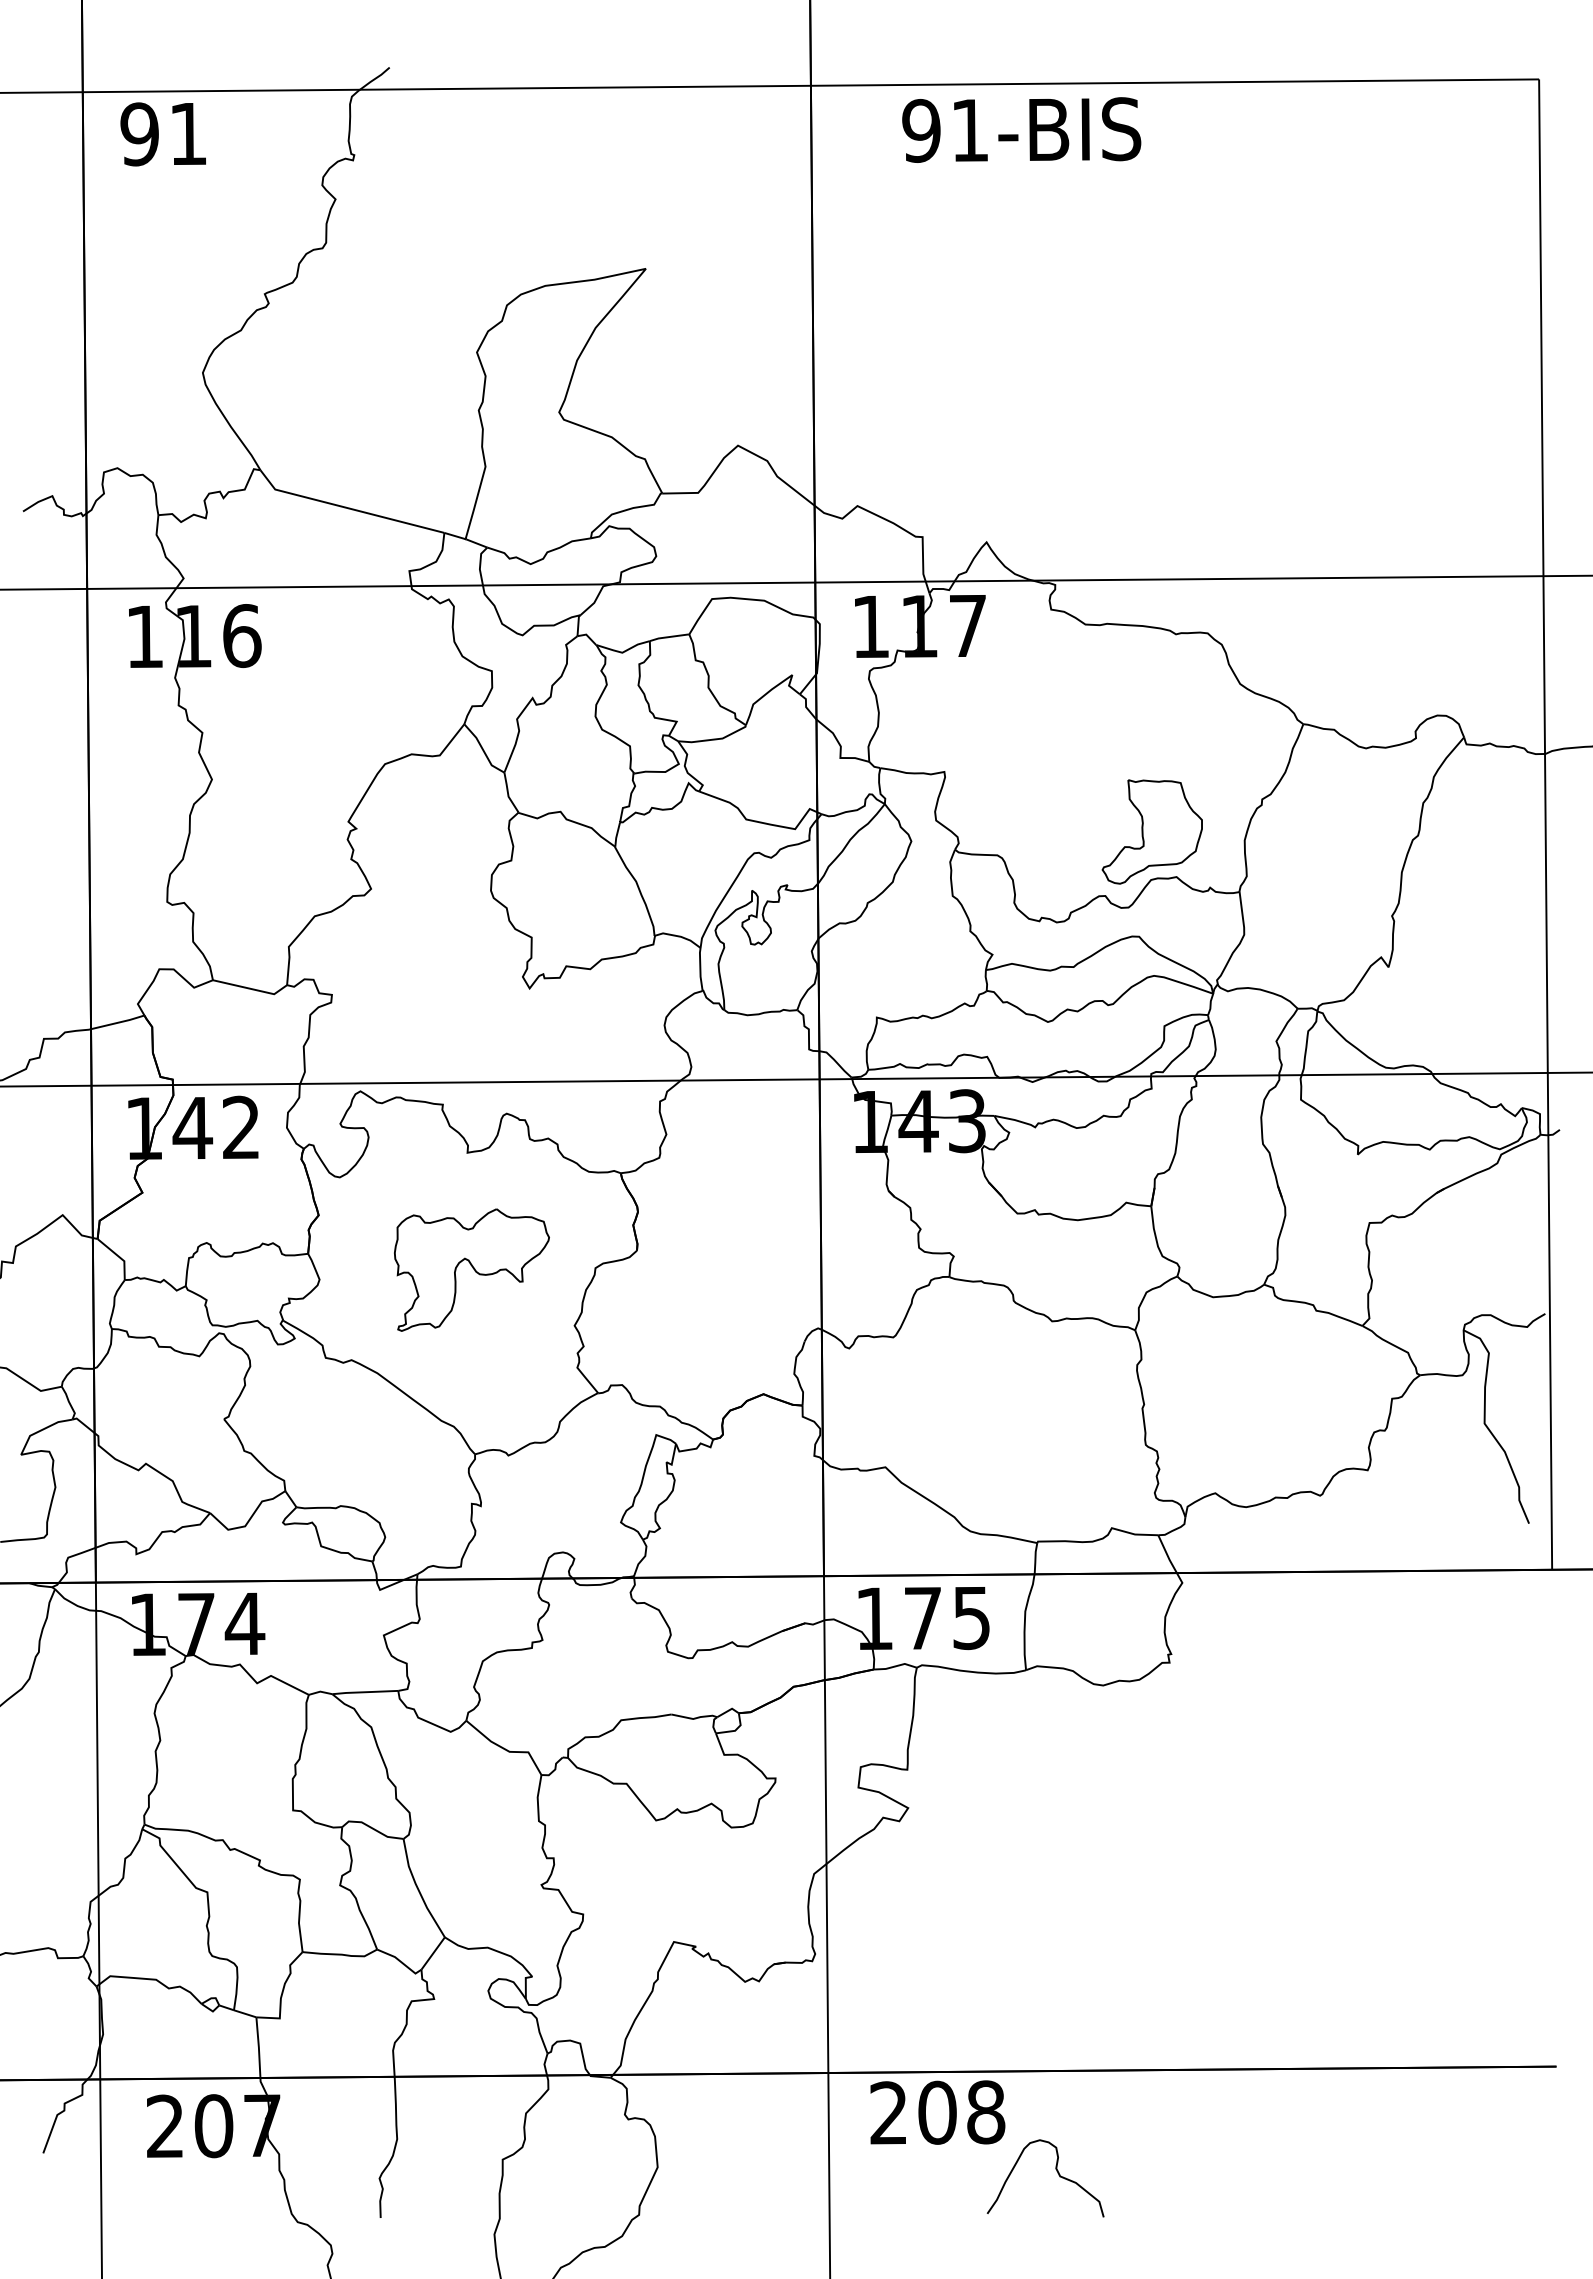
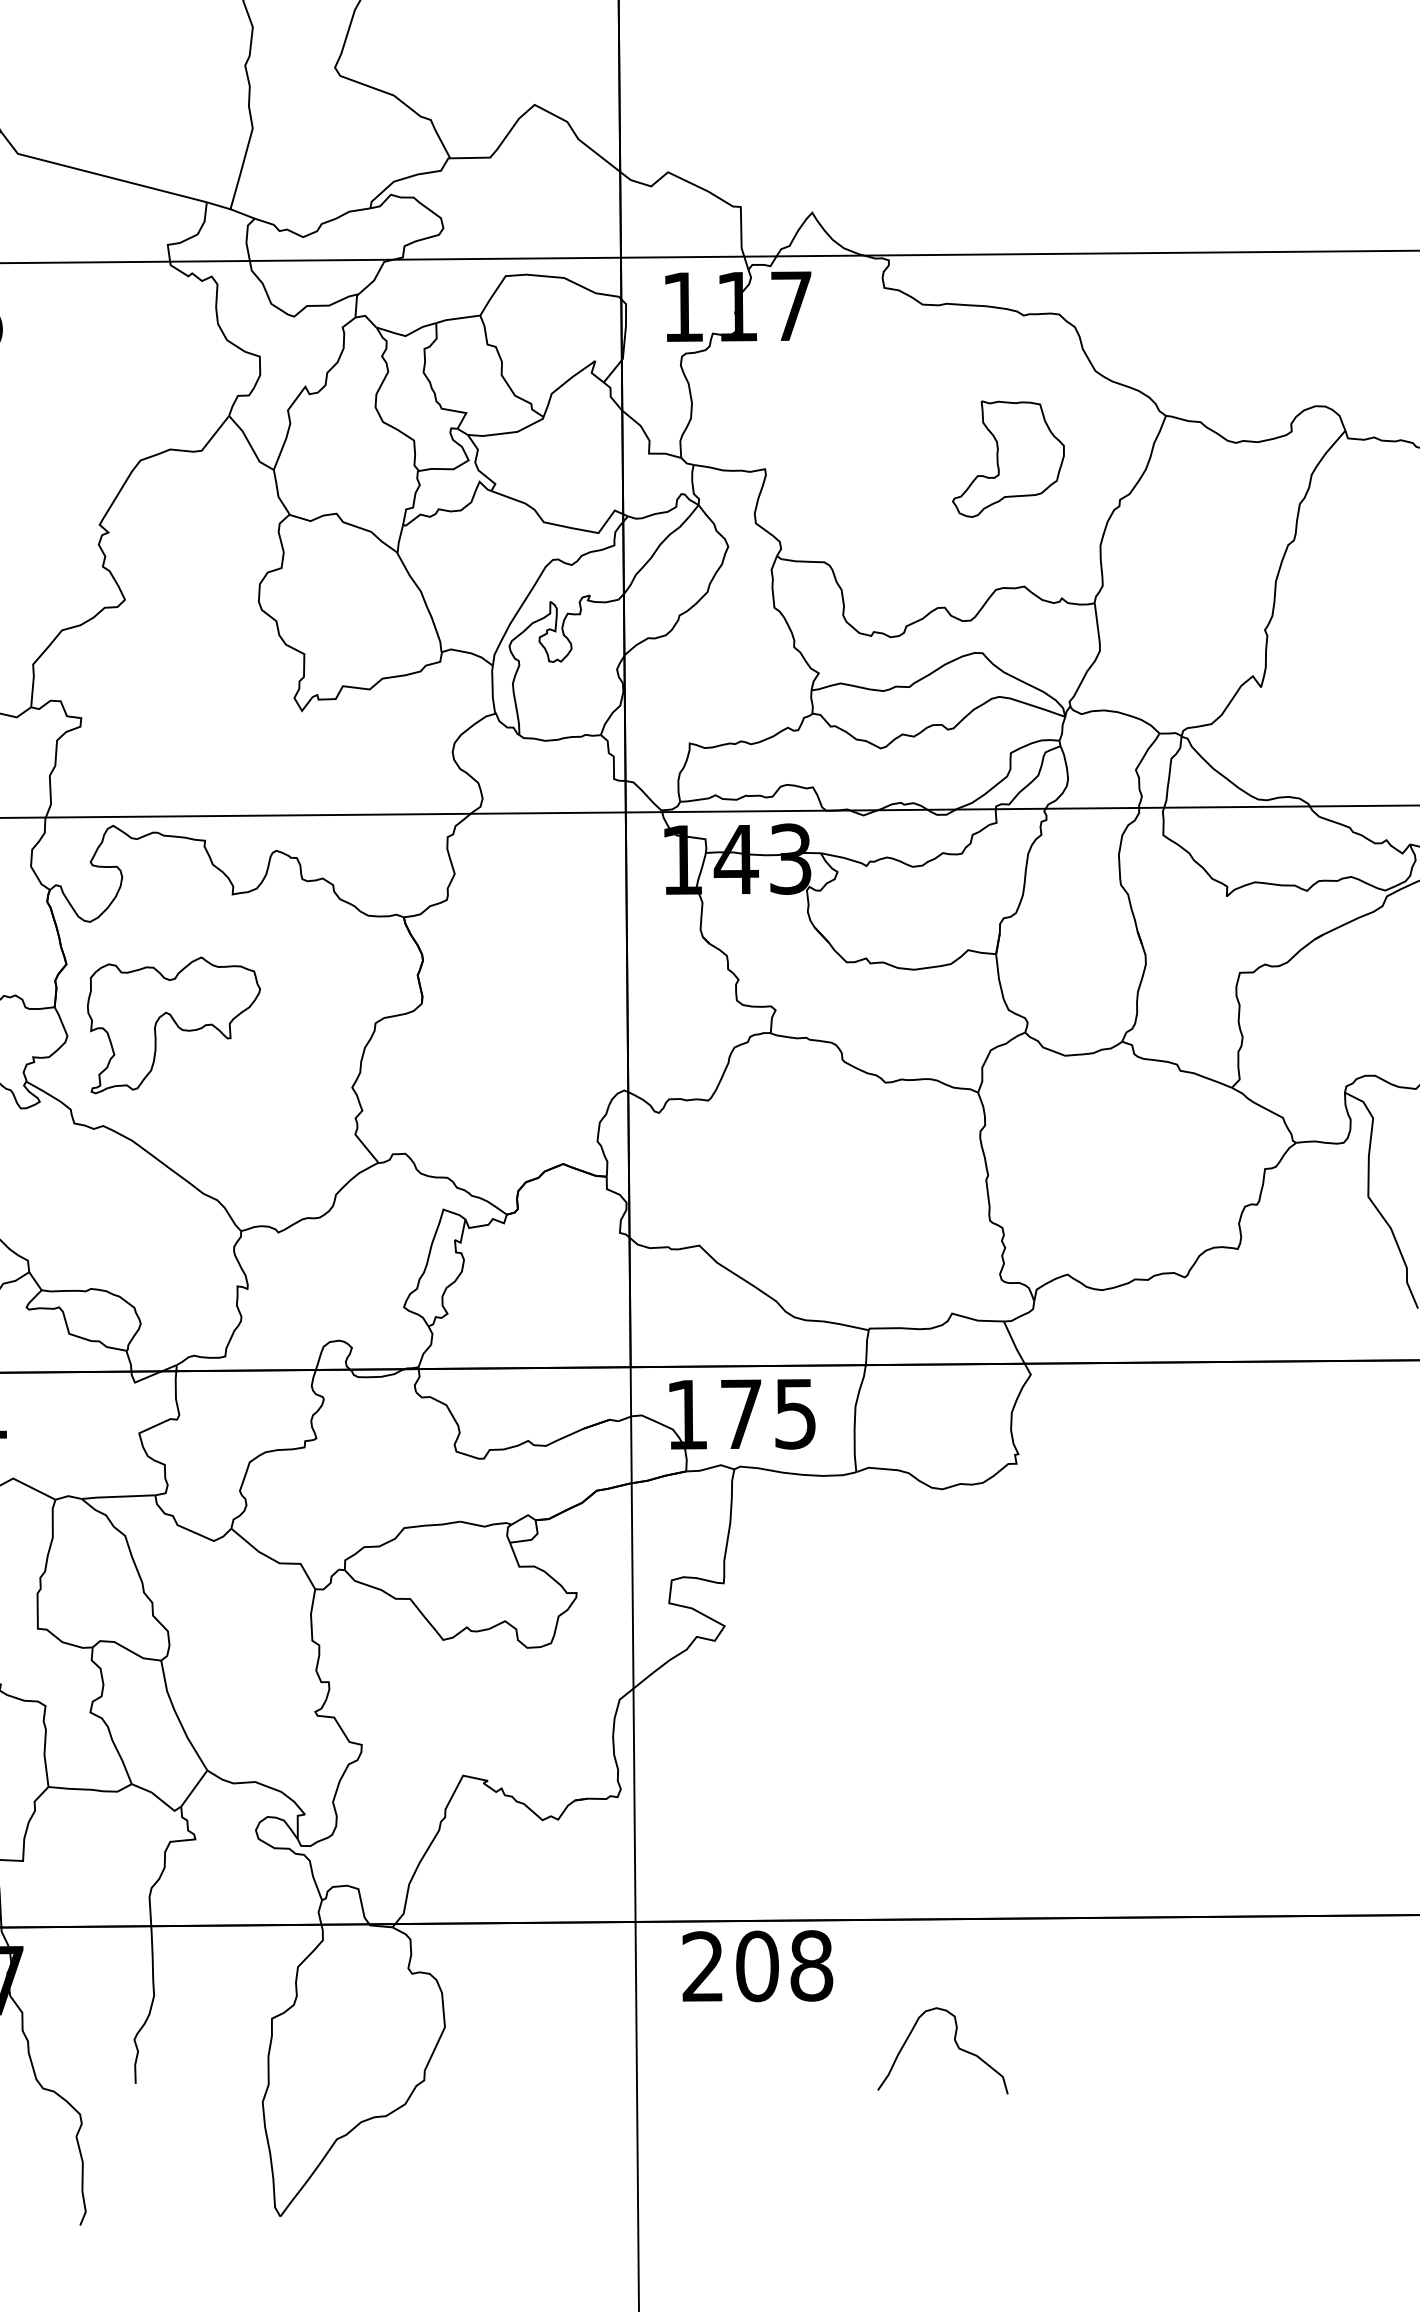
part: (1151, 831) -> (1007, 458), moved
part: (471, 1269) -> (173, 1024), moved
curve: (1057, 2173) -> (956, 2045), moved

